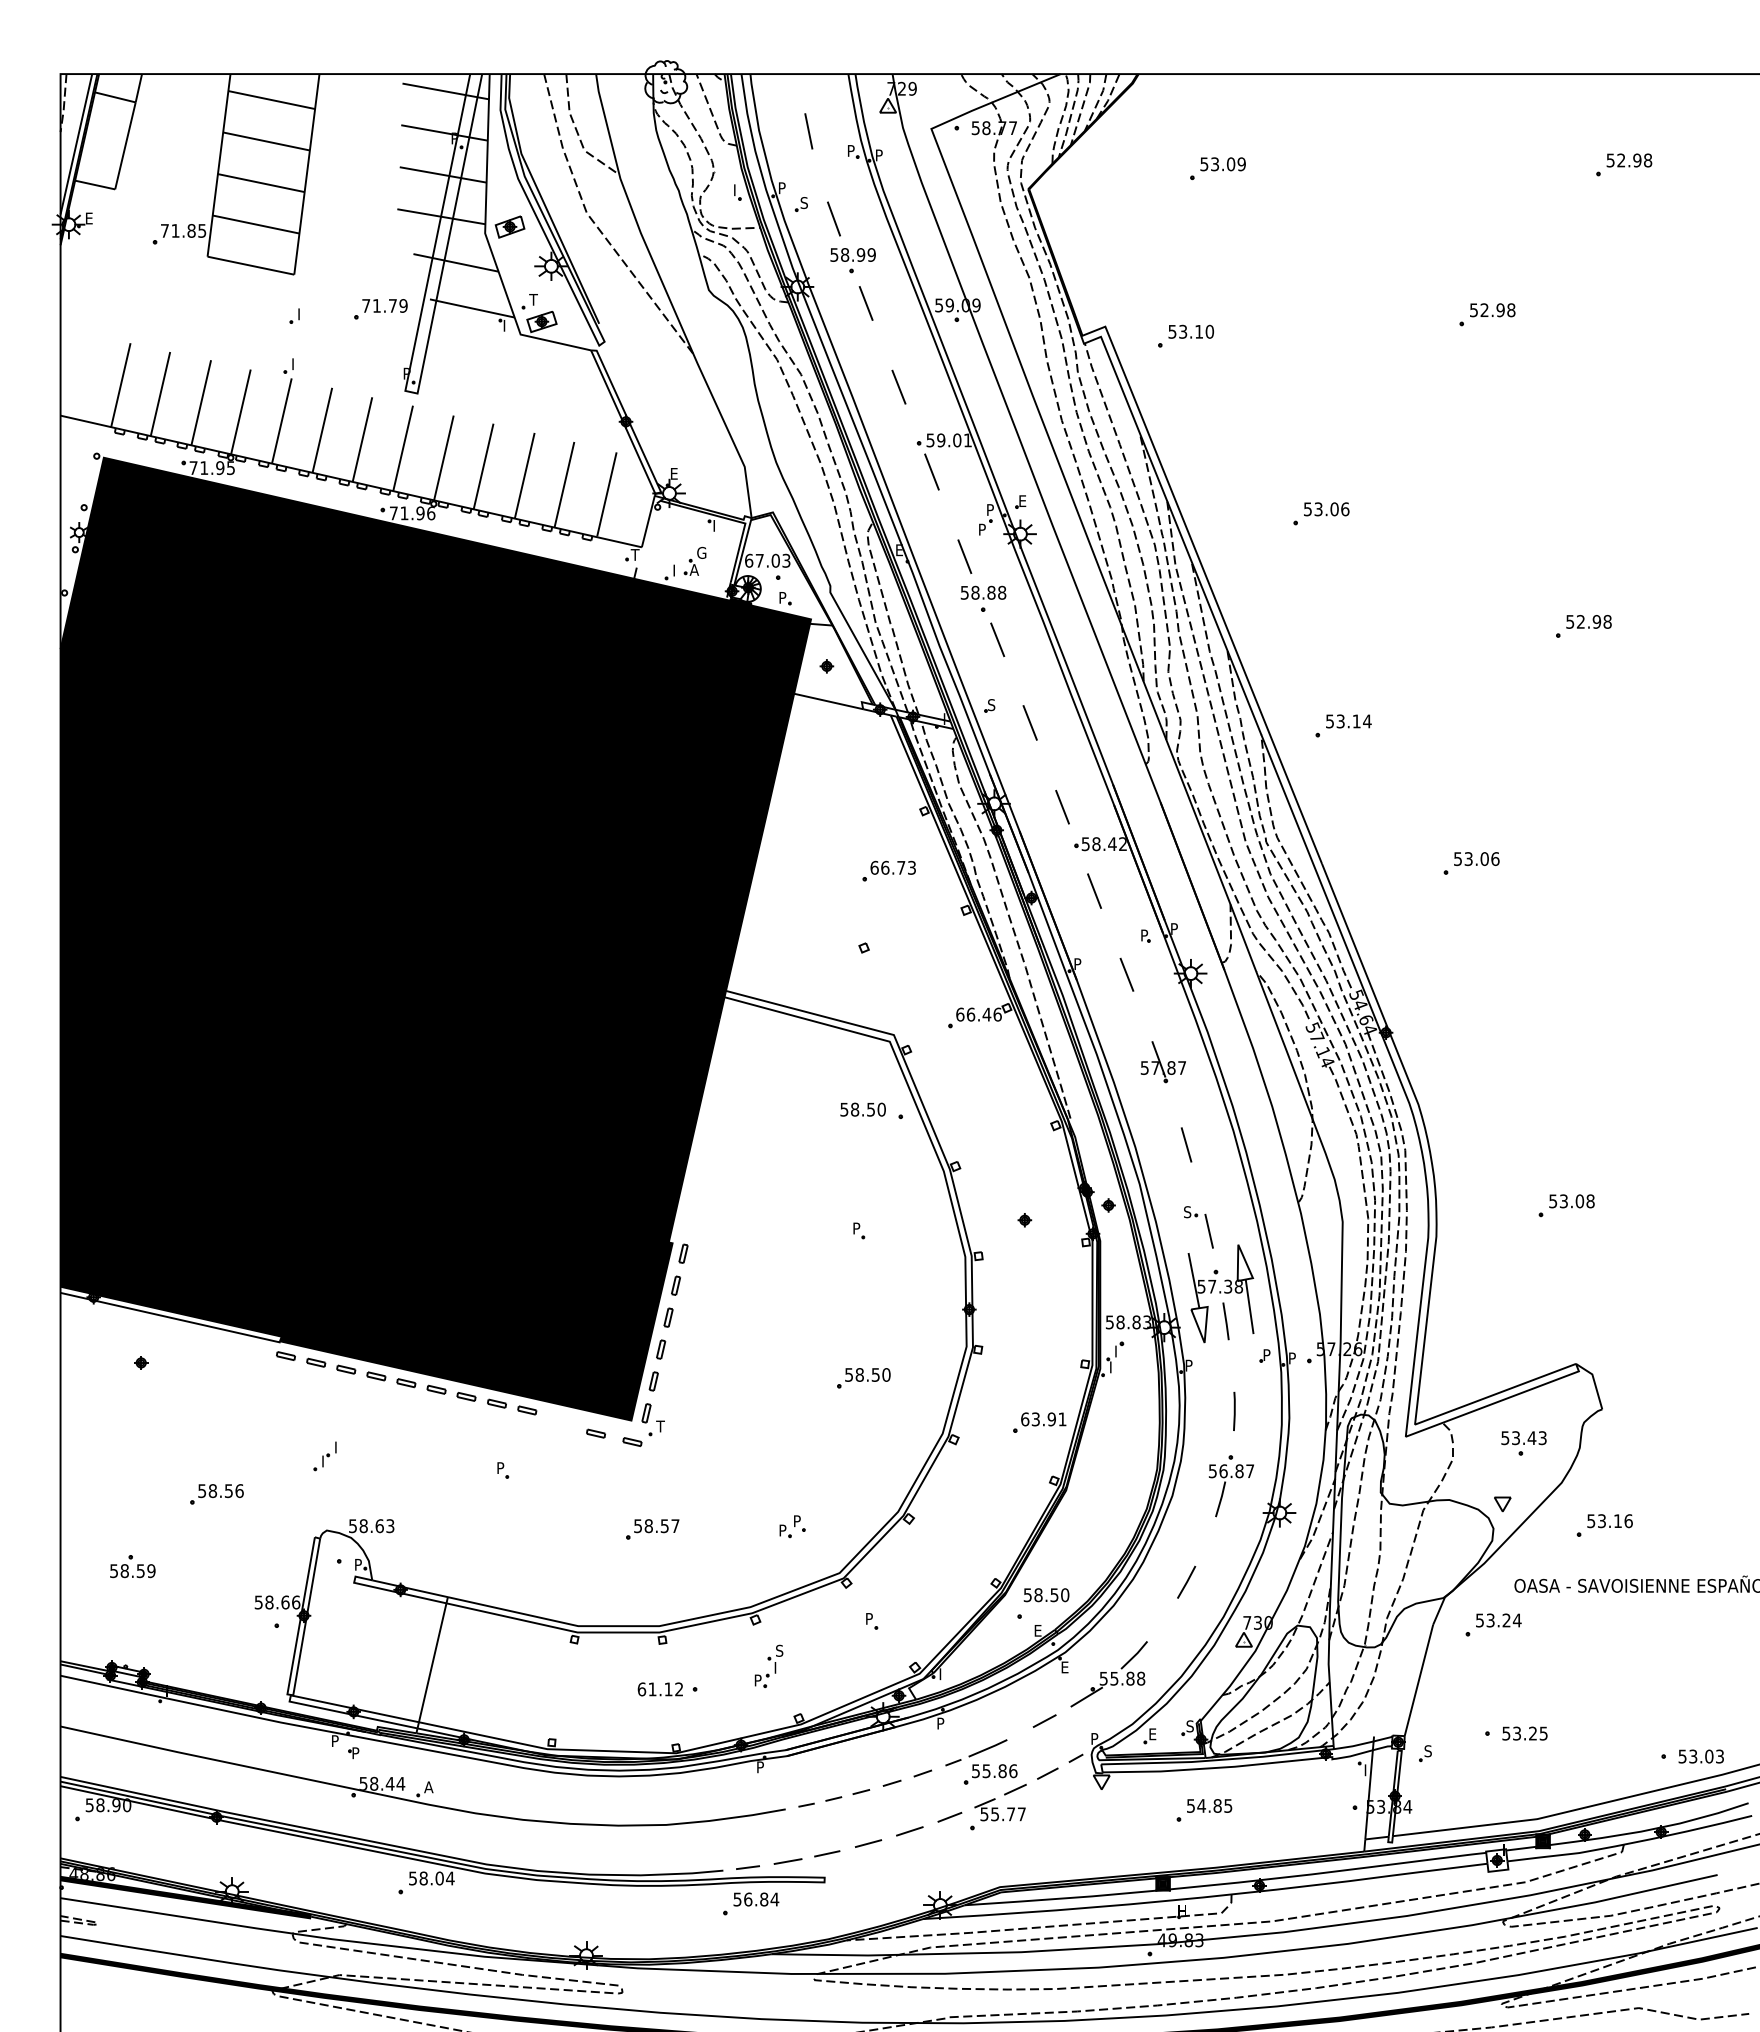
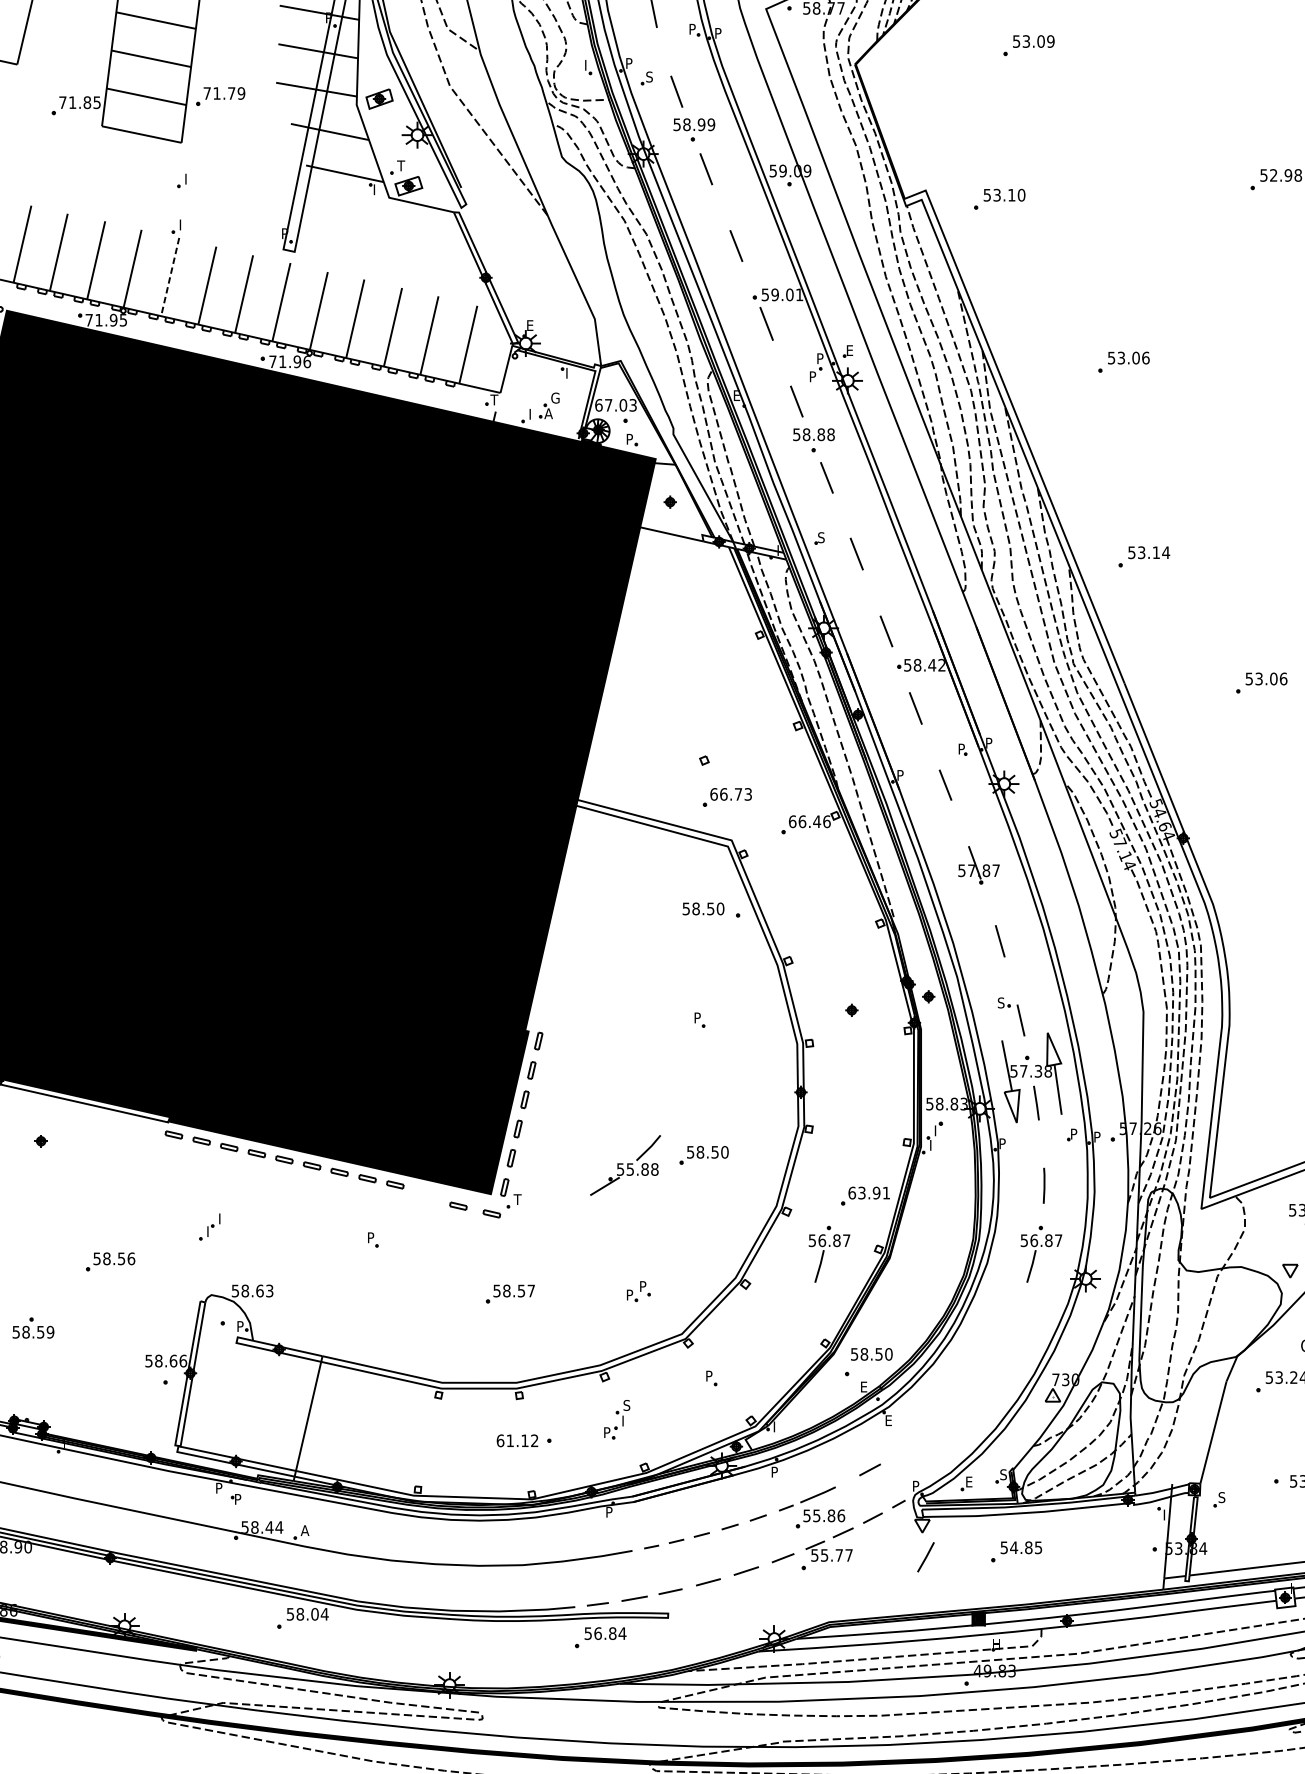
part: (380, 309) -> (220, 96), moved
line: (281, 421) -> (169, 277), solid -> dashed
part: (888, 870) -> (726, 796), moved
part: (999, 1486) -> (828, 1254), added
line: (1186, 1581) -> (925, 1556), moved
part: (1108, 1674) -> (624, 1165), moved

